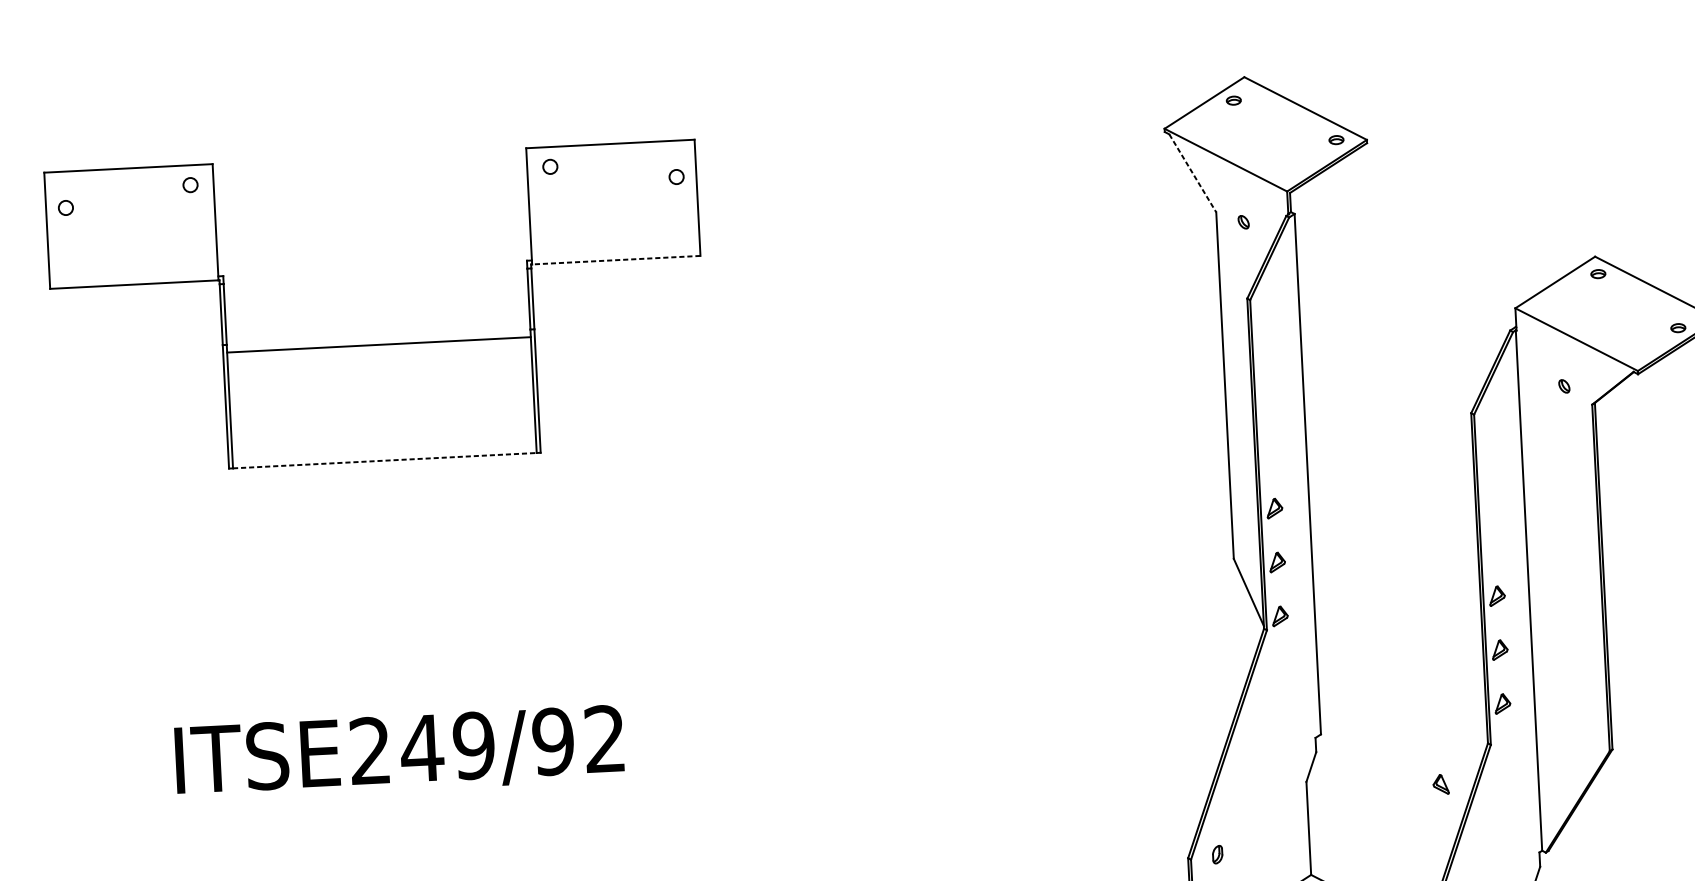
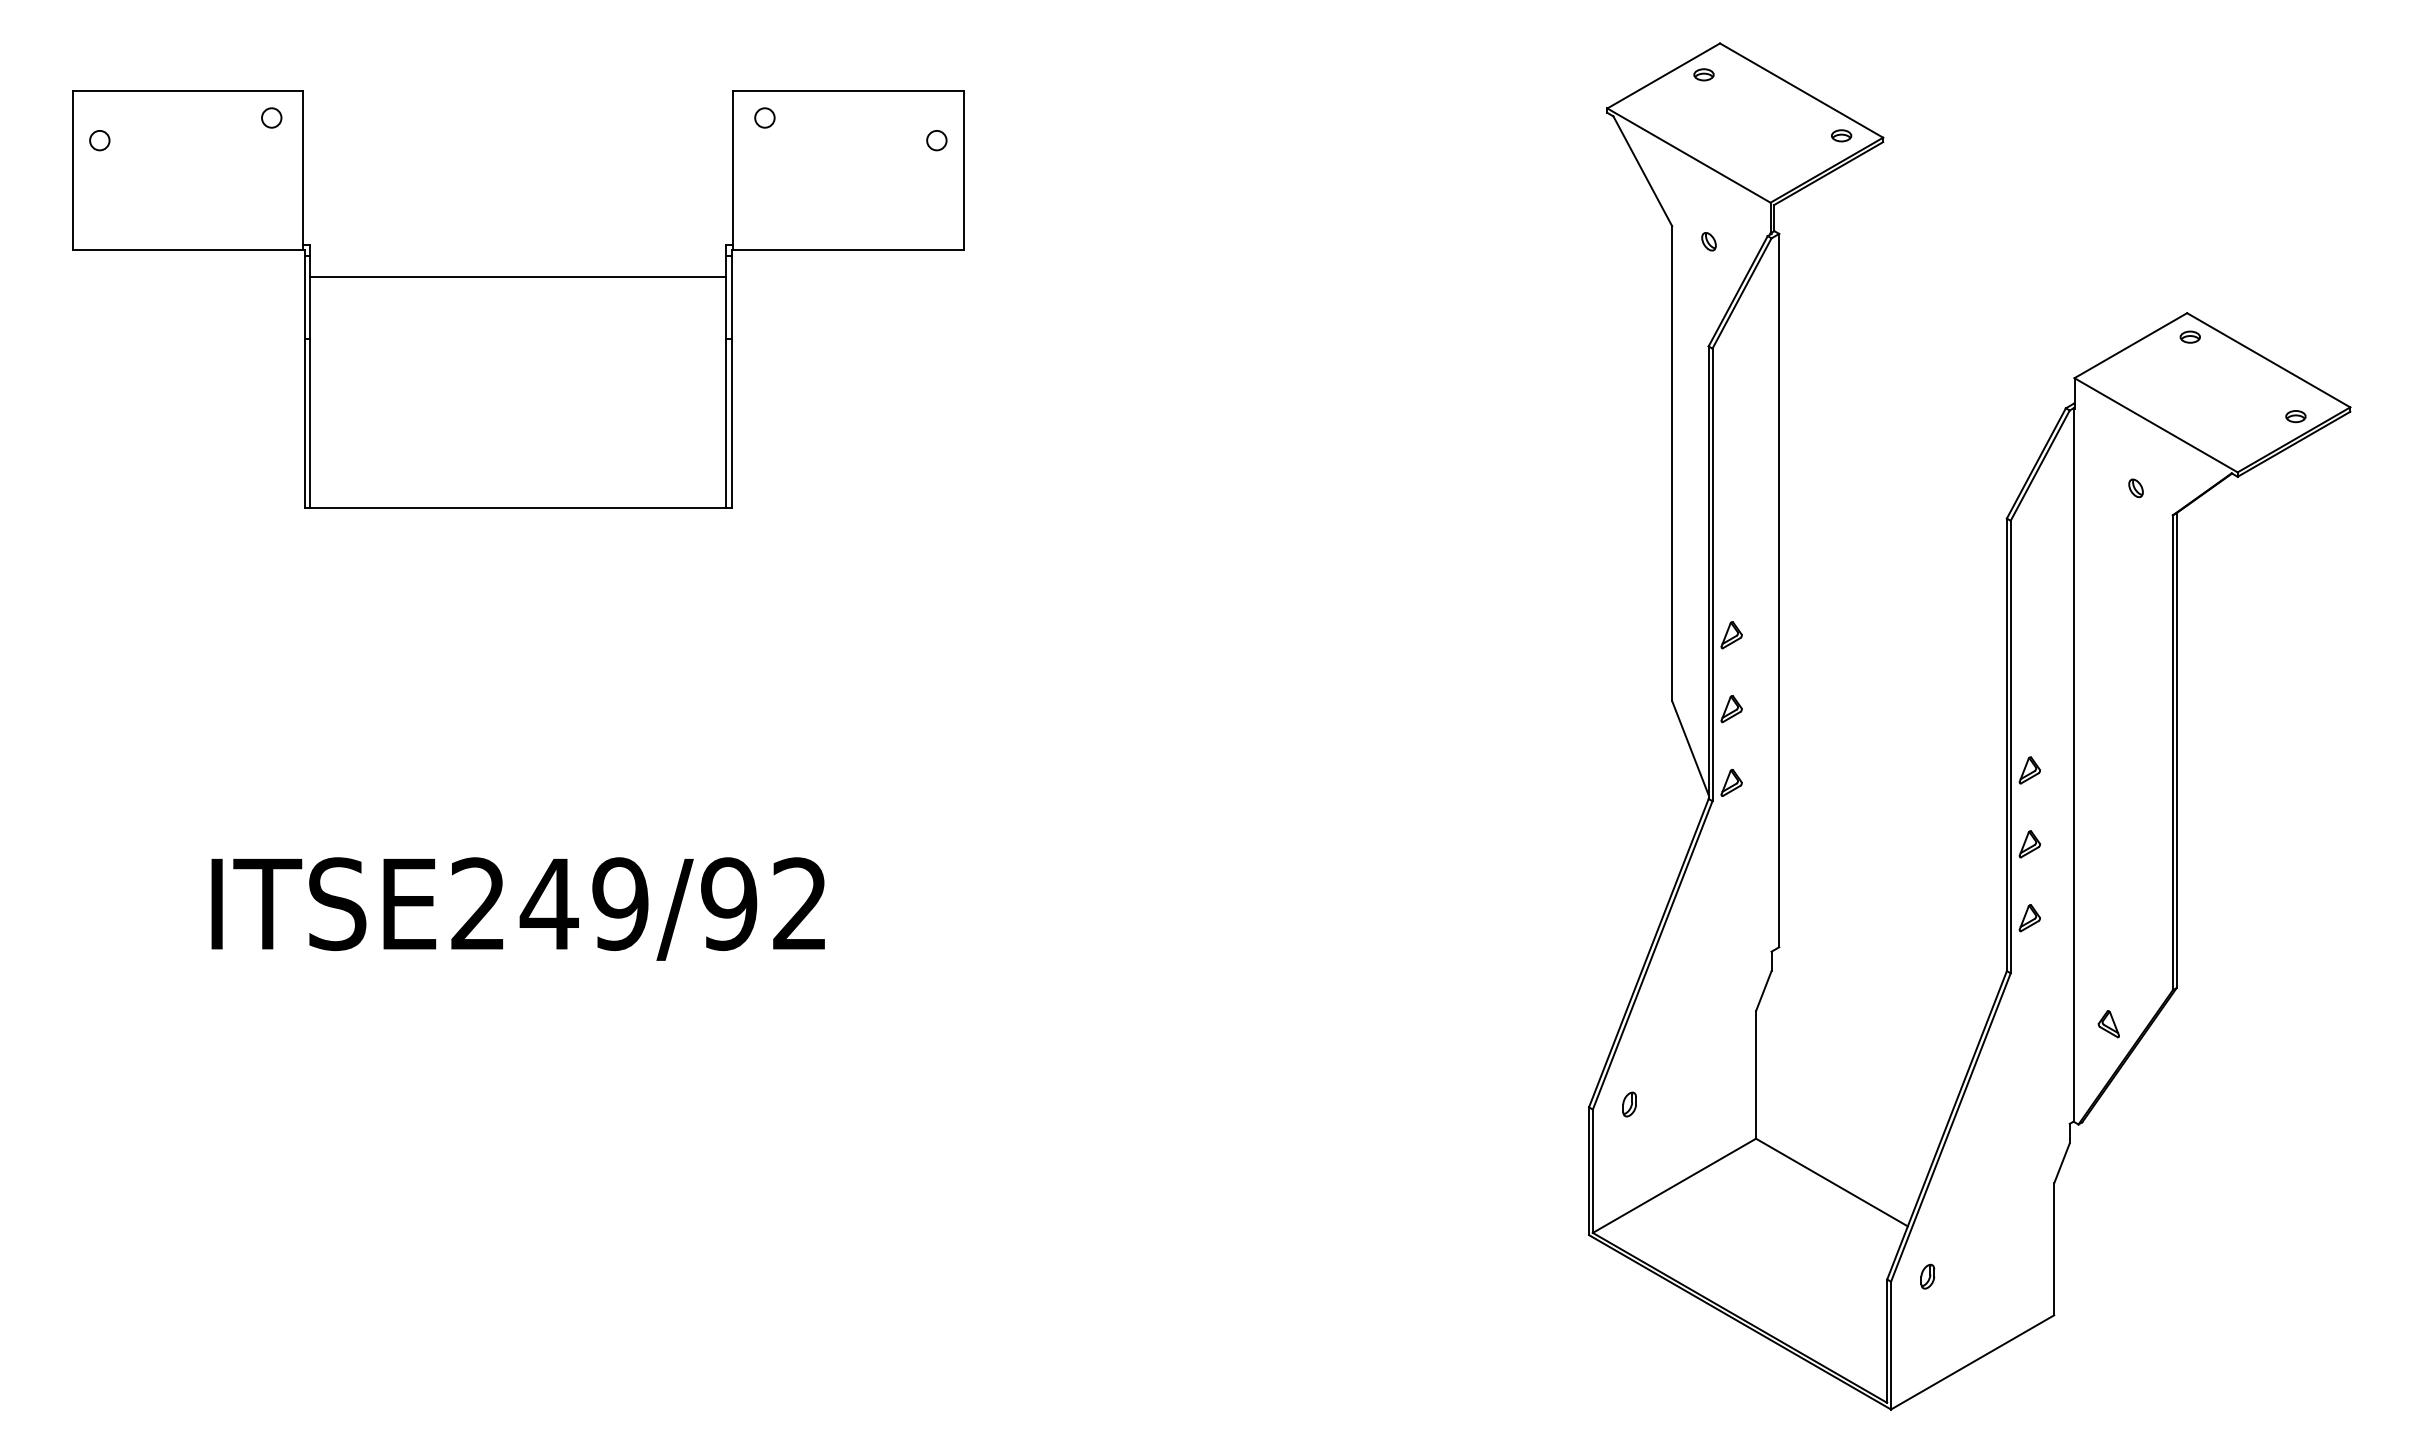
line: (1193, 173) -> (1643, 171), dashed -> solid
line: (616, 260) -> (848, 250), dashed -> solid
line: (379, 344) -> (518, 277), moved
line: (384, 460) -> (518, 508), dashed -> solid
part: (1440, 784) -> (2108, 1024), moved

